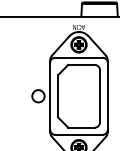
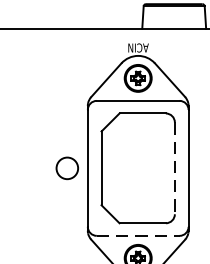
line: (99, 96) -> (174, 168), solid -> dashed
line: (78, 134) -> (137, 235), solid -> dashed

